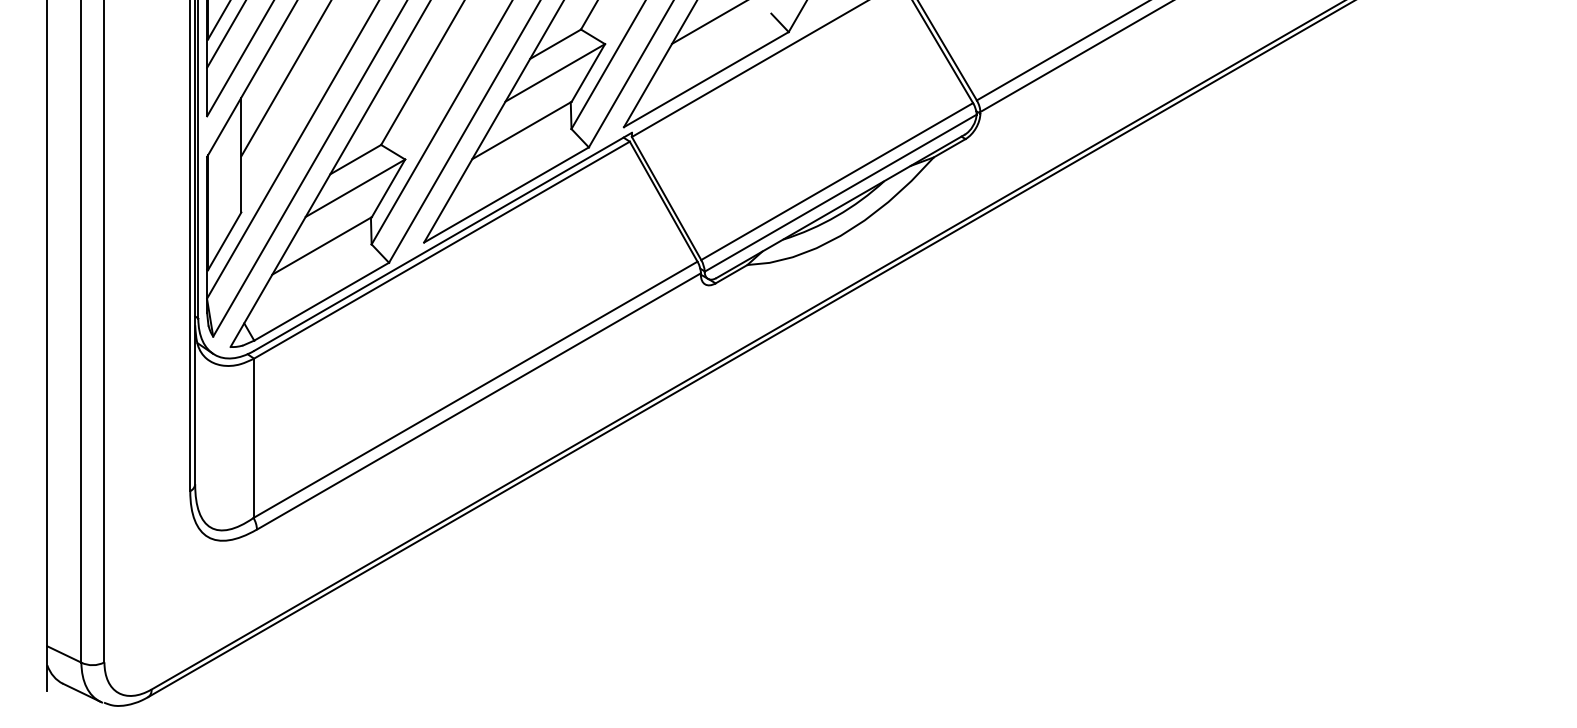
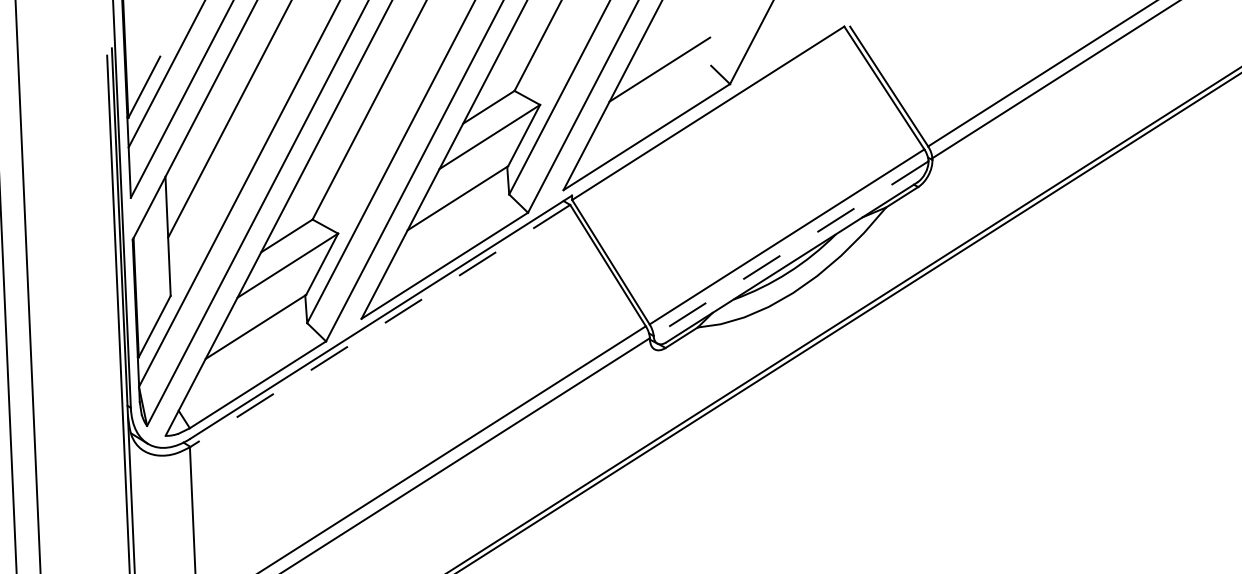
line: (840, 193) -> (791, 249), solid -> dashed
line: (441, 250) -> (379, 326), solid -> dashed

